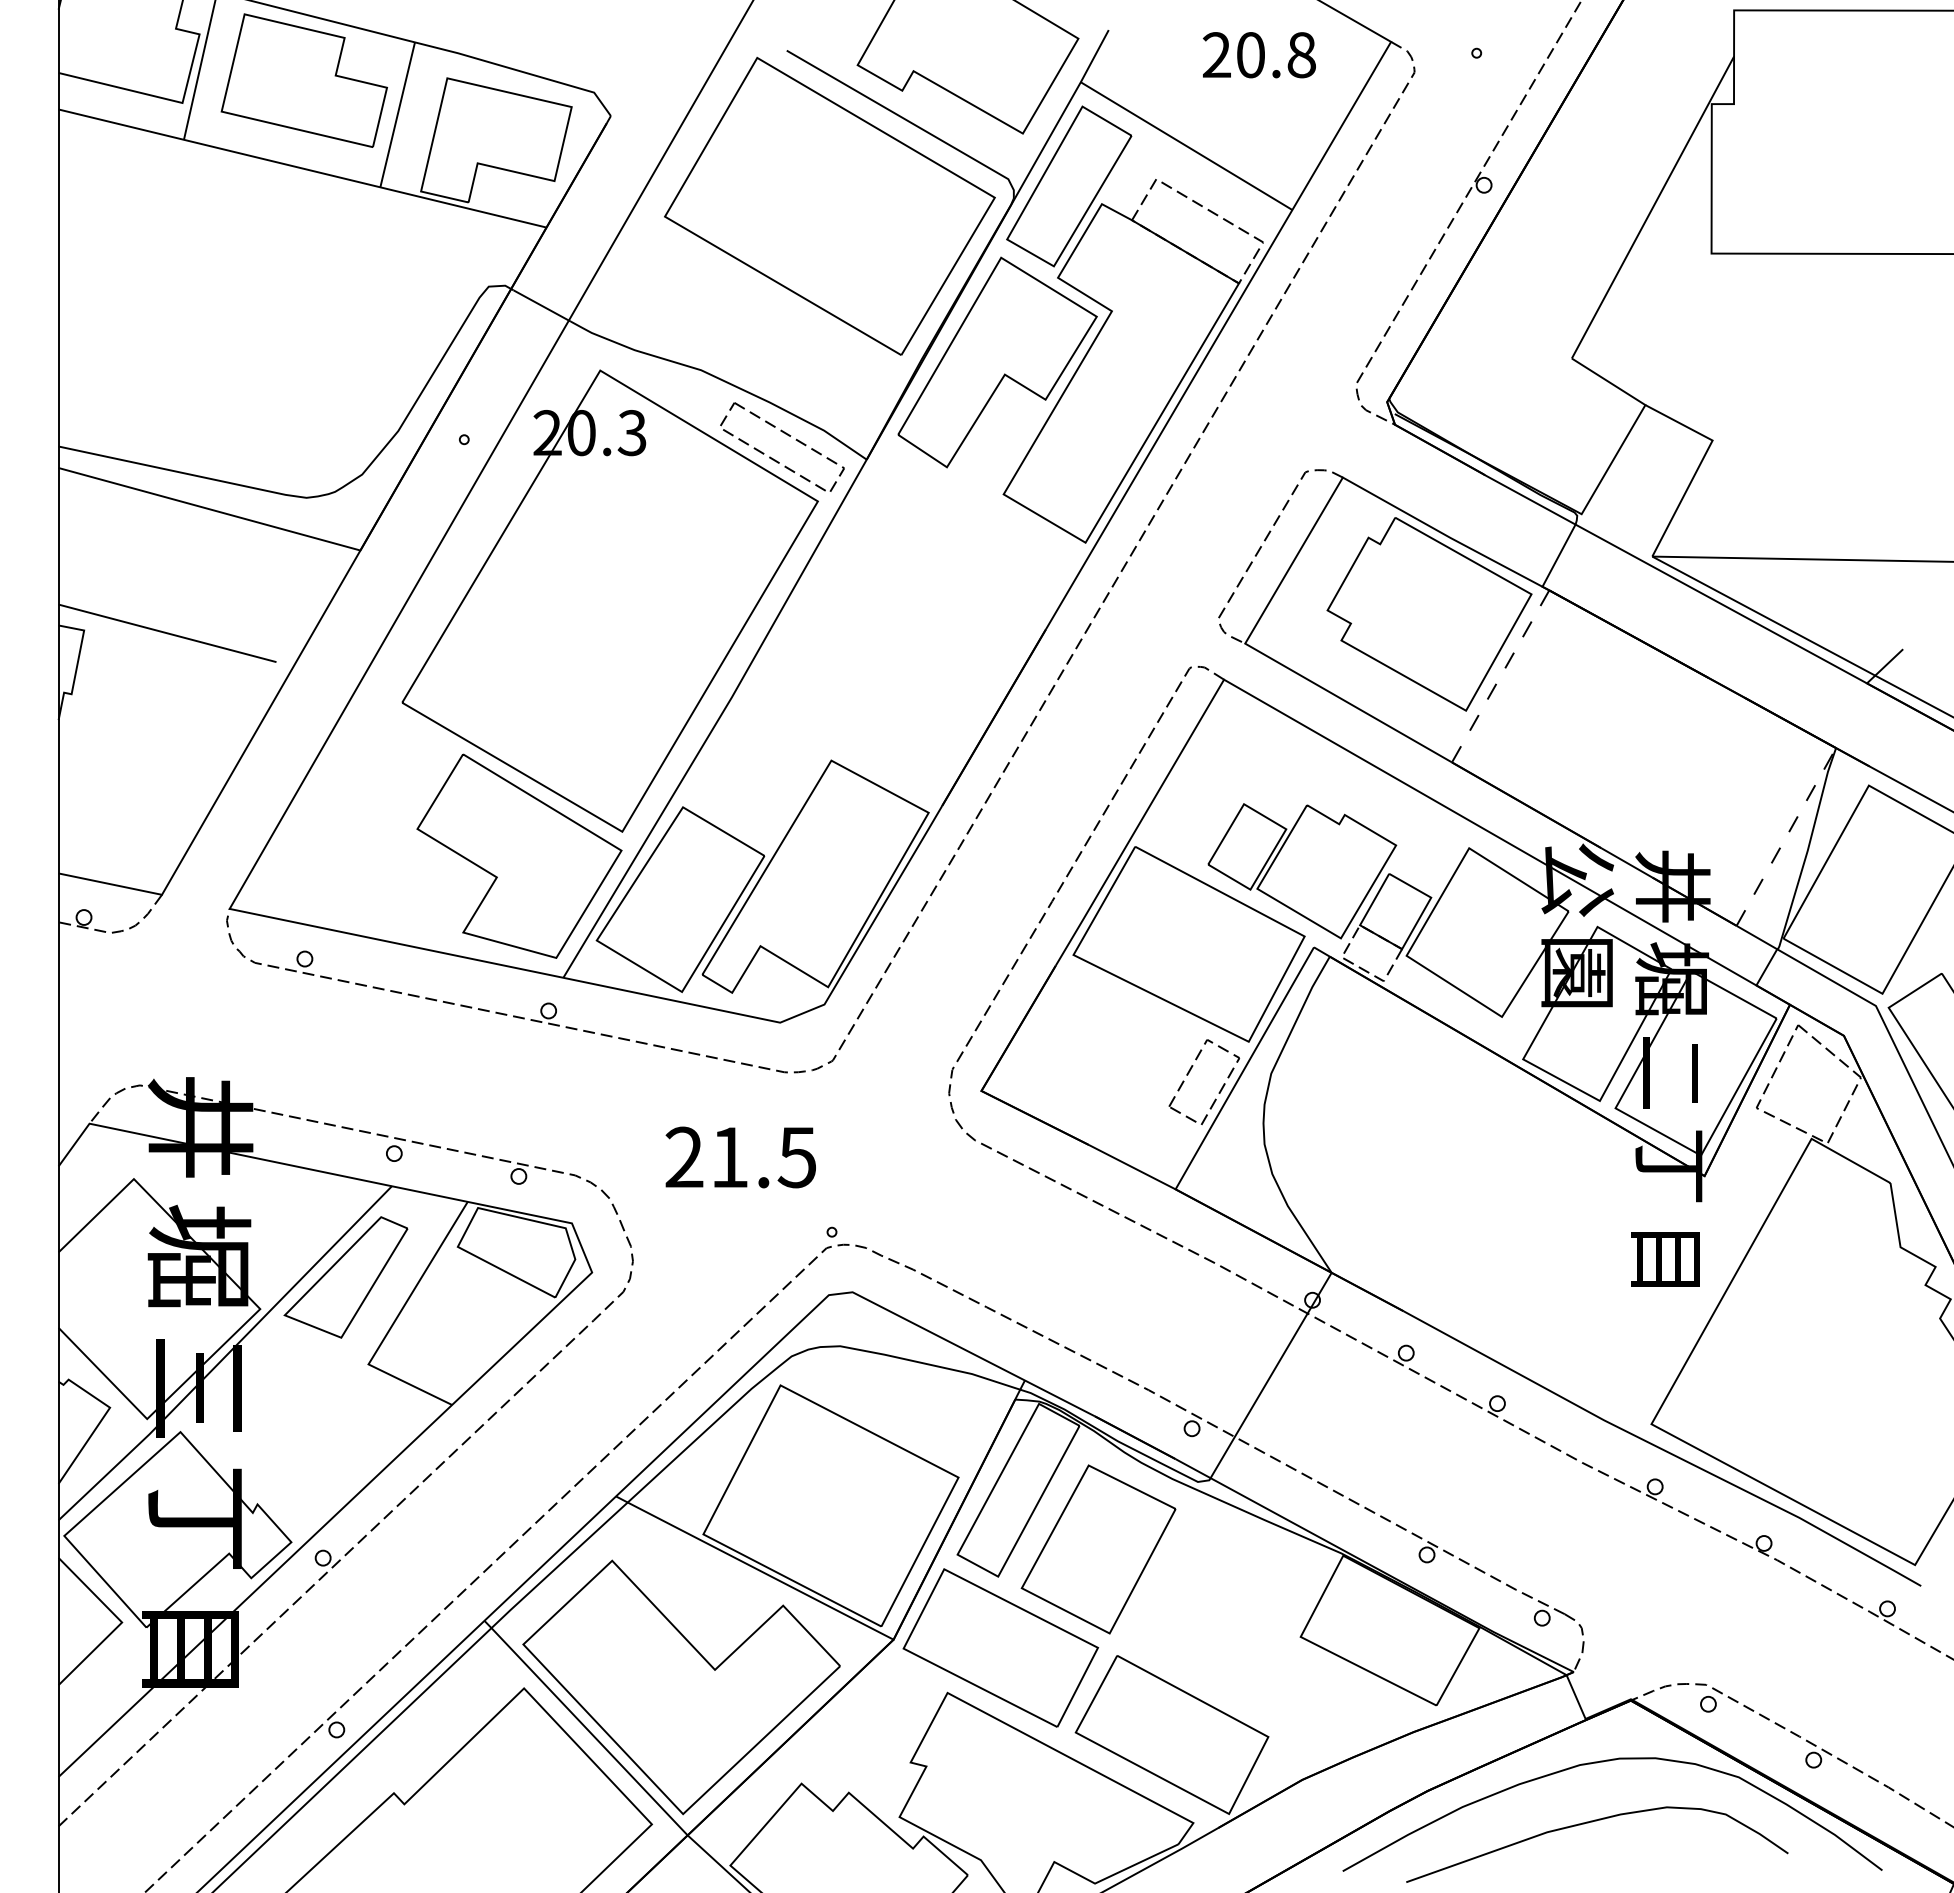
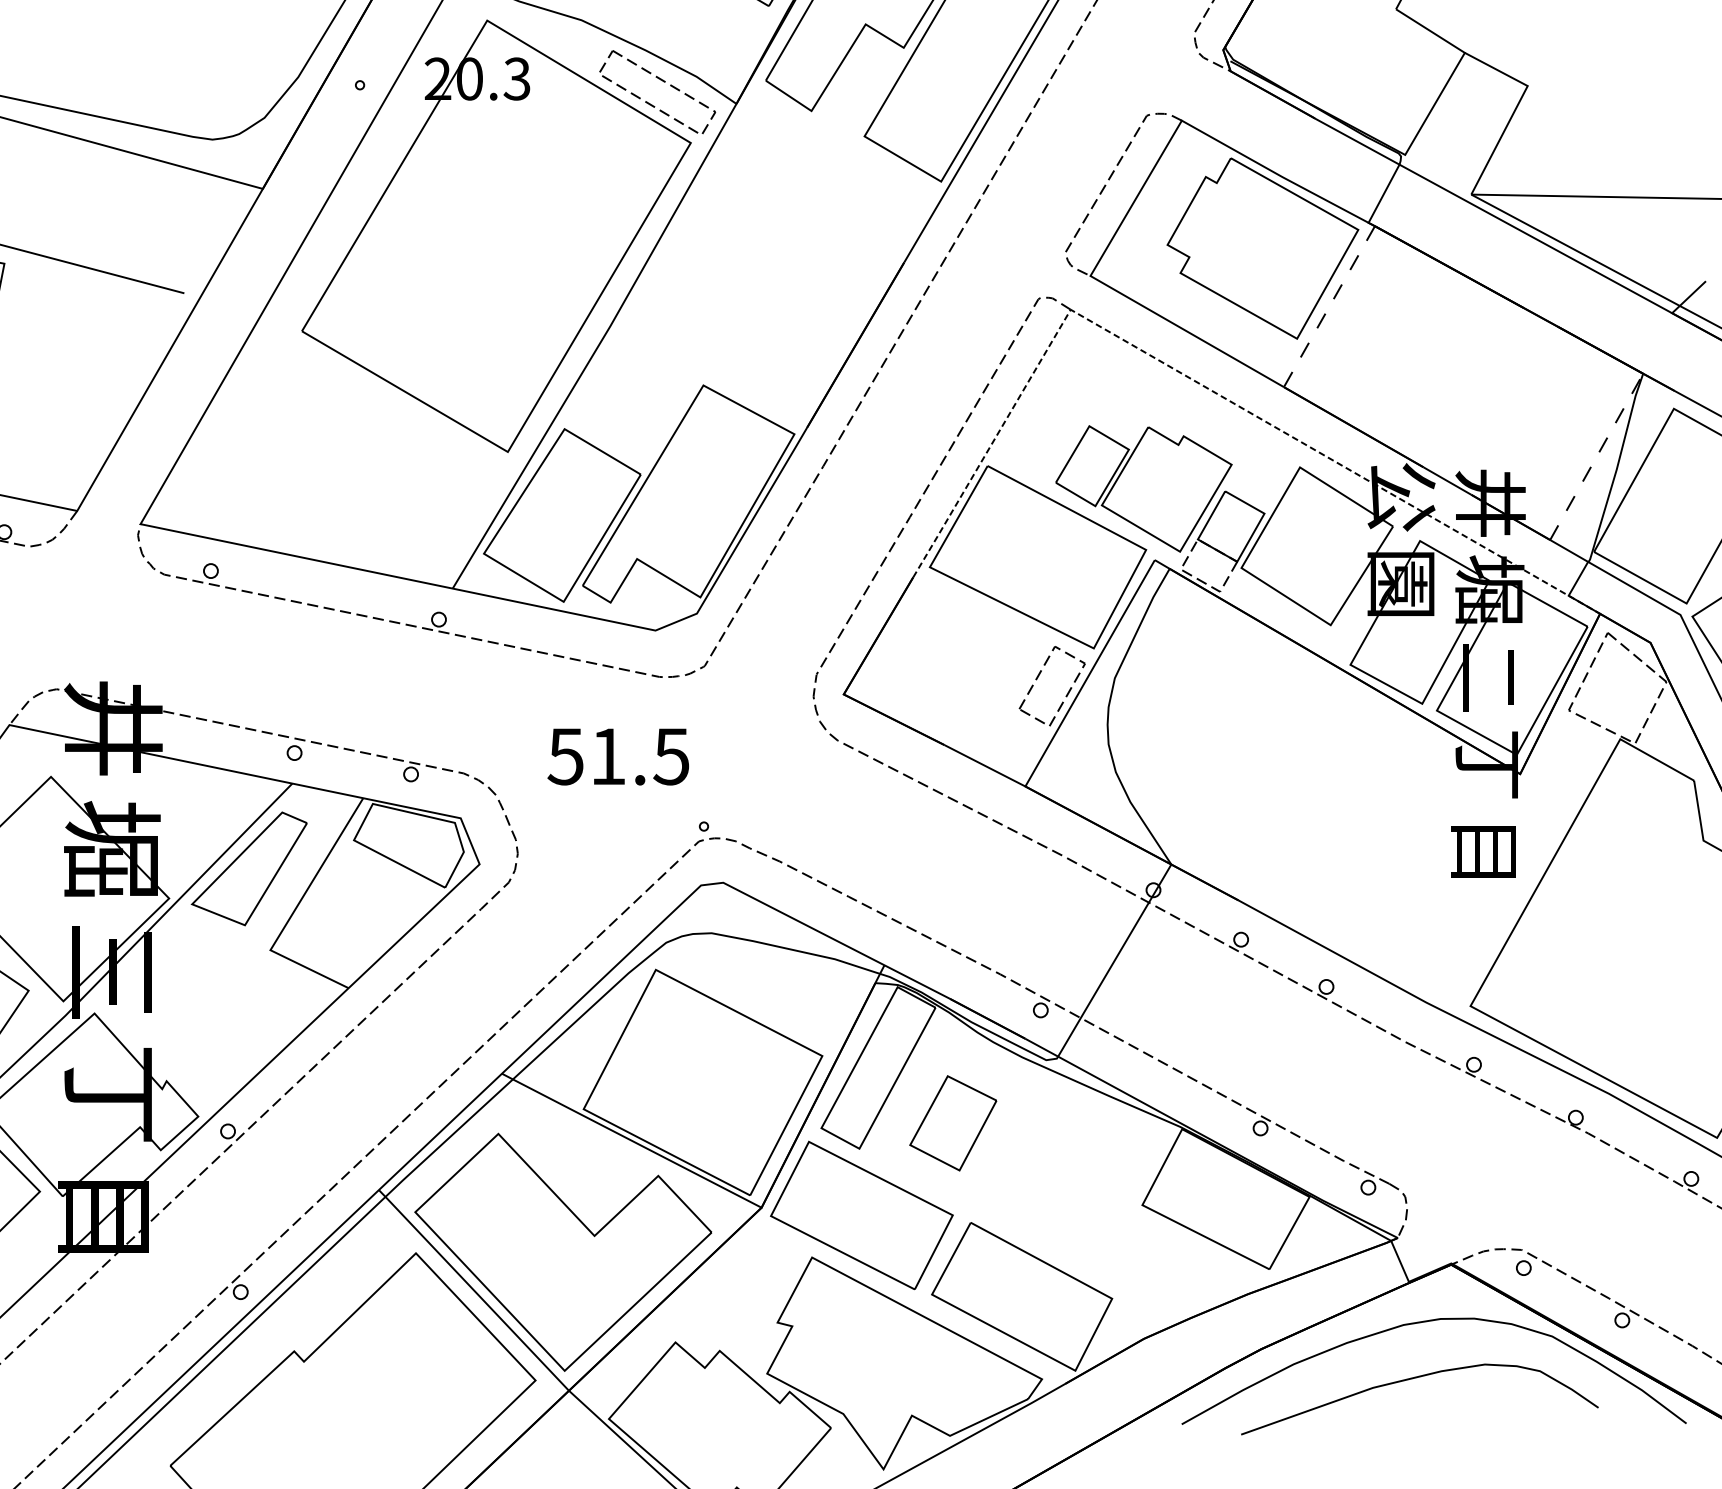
line: (1361, 758) -> (1199, 383), solid -> dashed
part: (519, 855) -> (411, 474), removed
text: (683, 1157) -> (565, 756), 21.5 -> 51.5
part: (1098, 1549) -> (953, 1123), size x0.6

